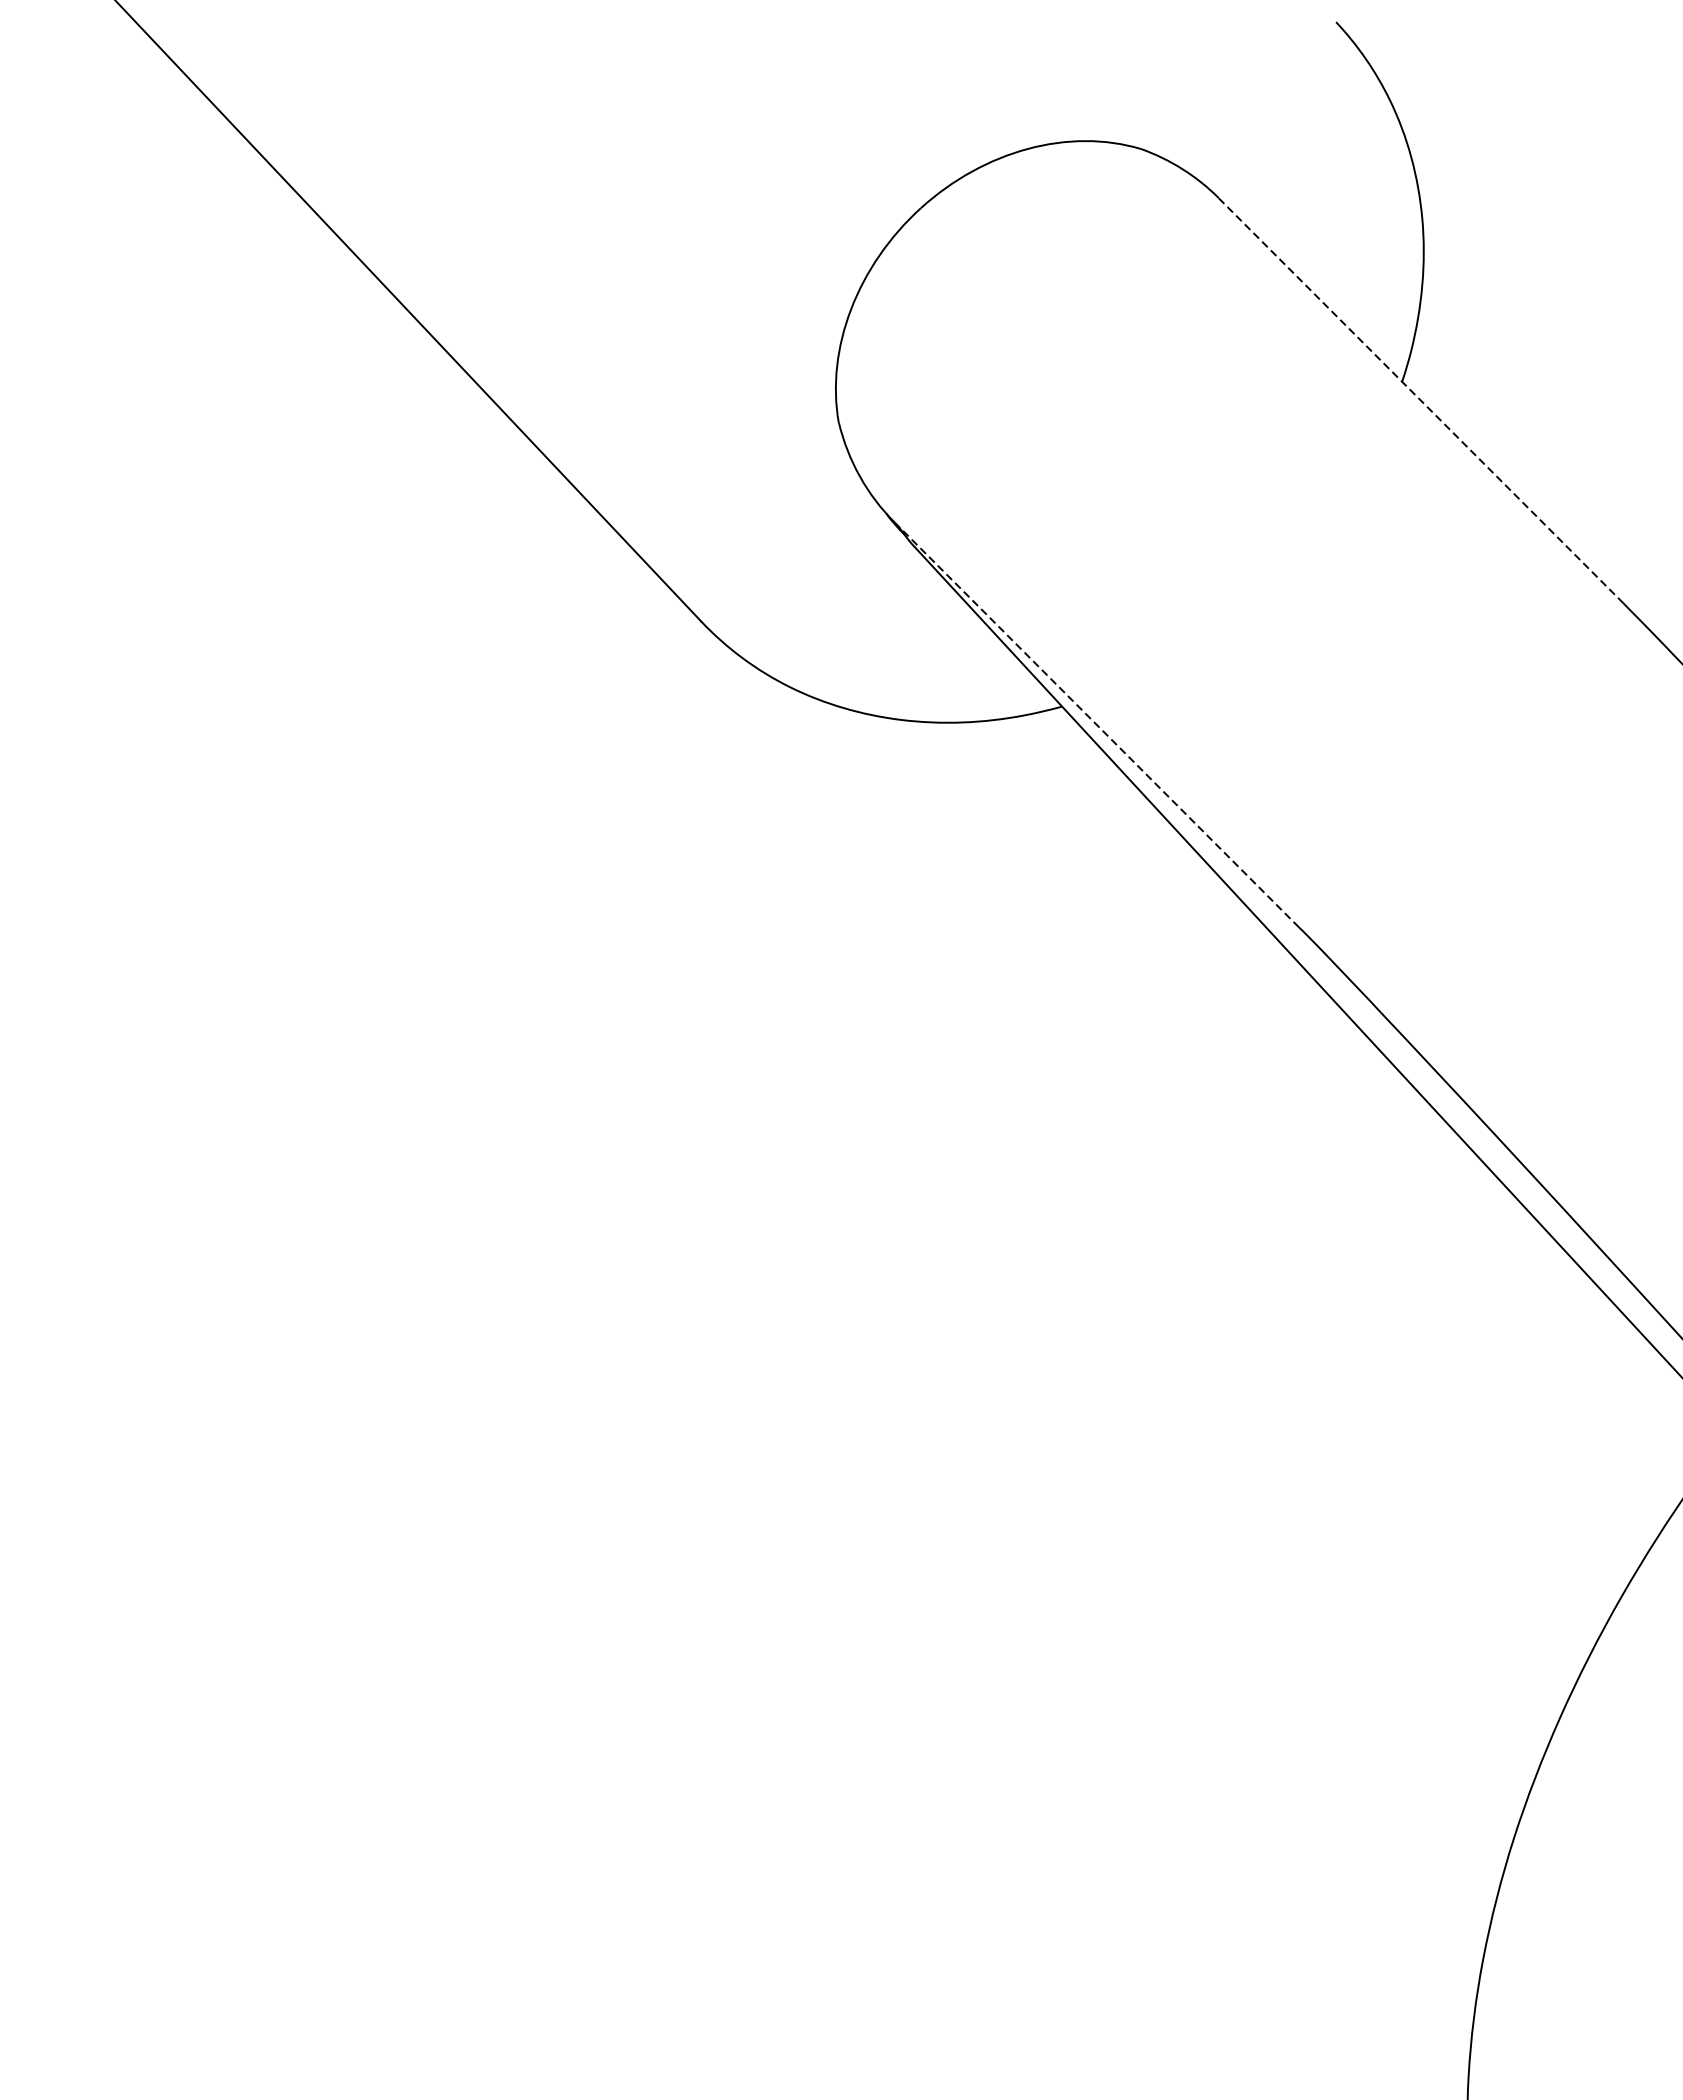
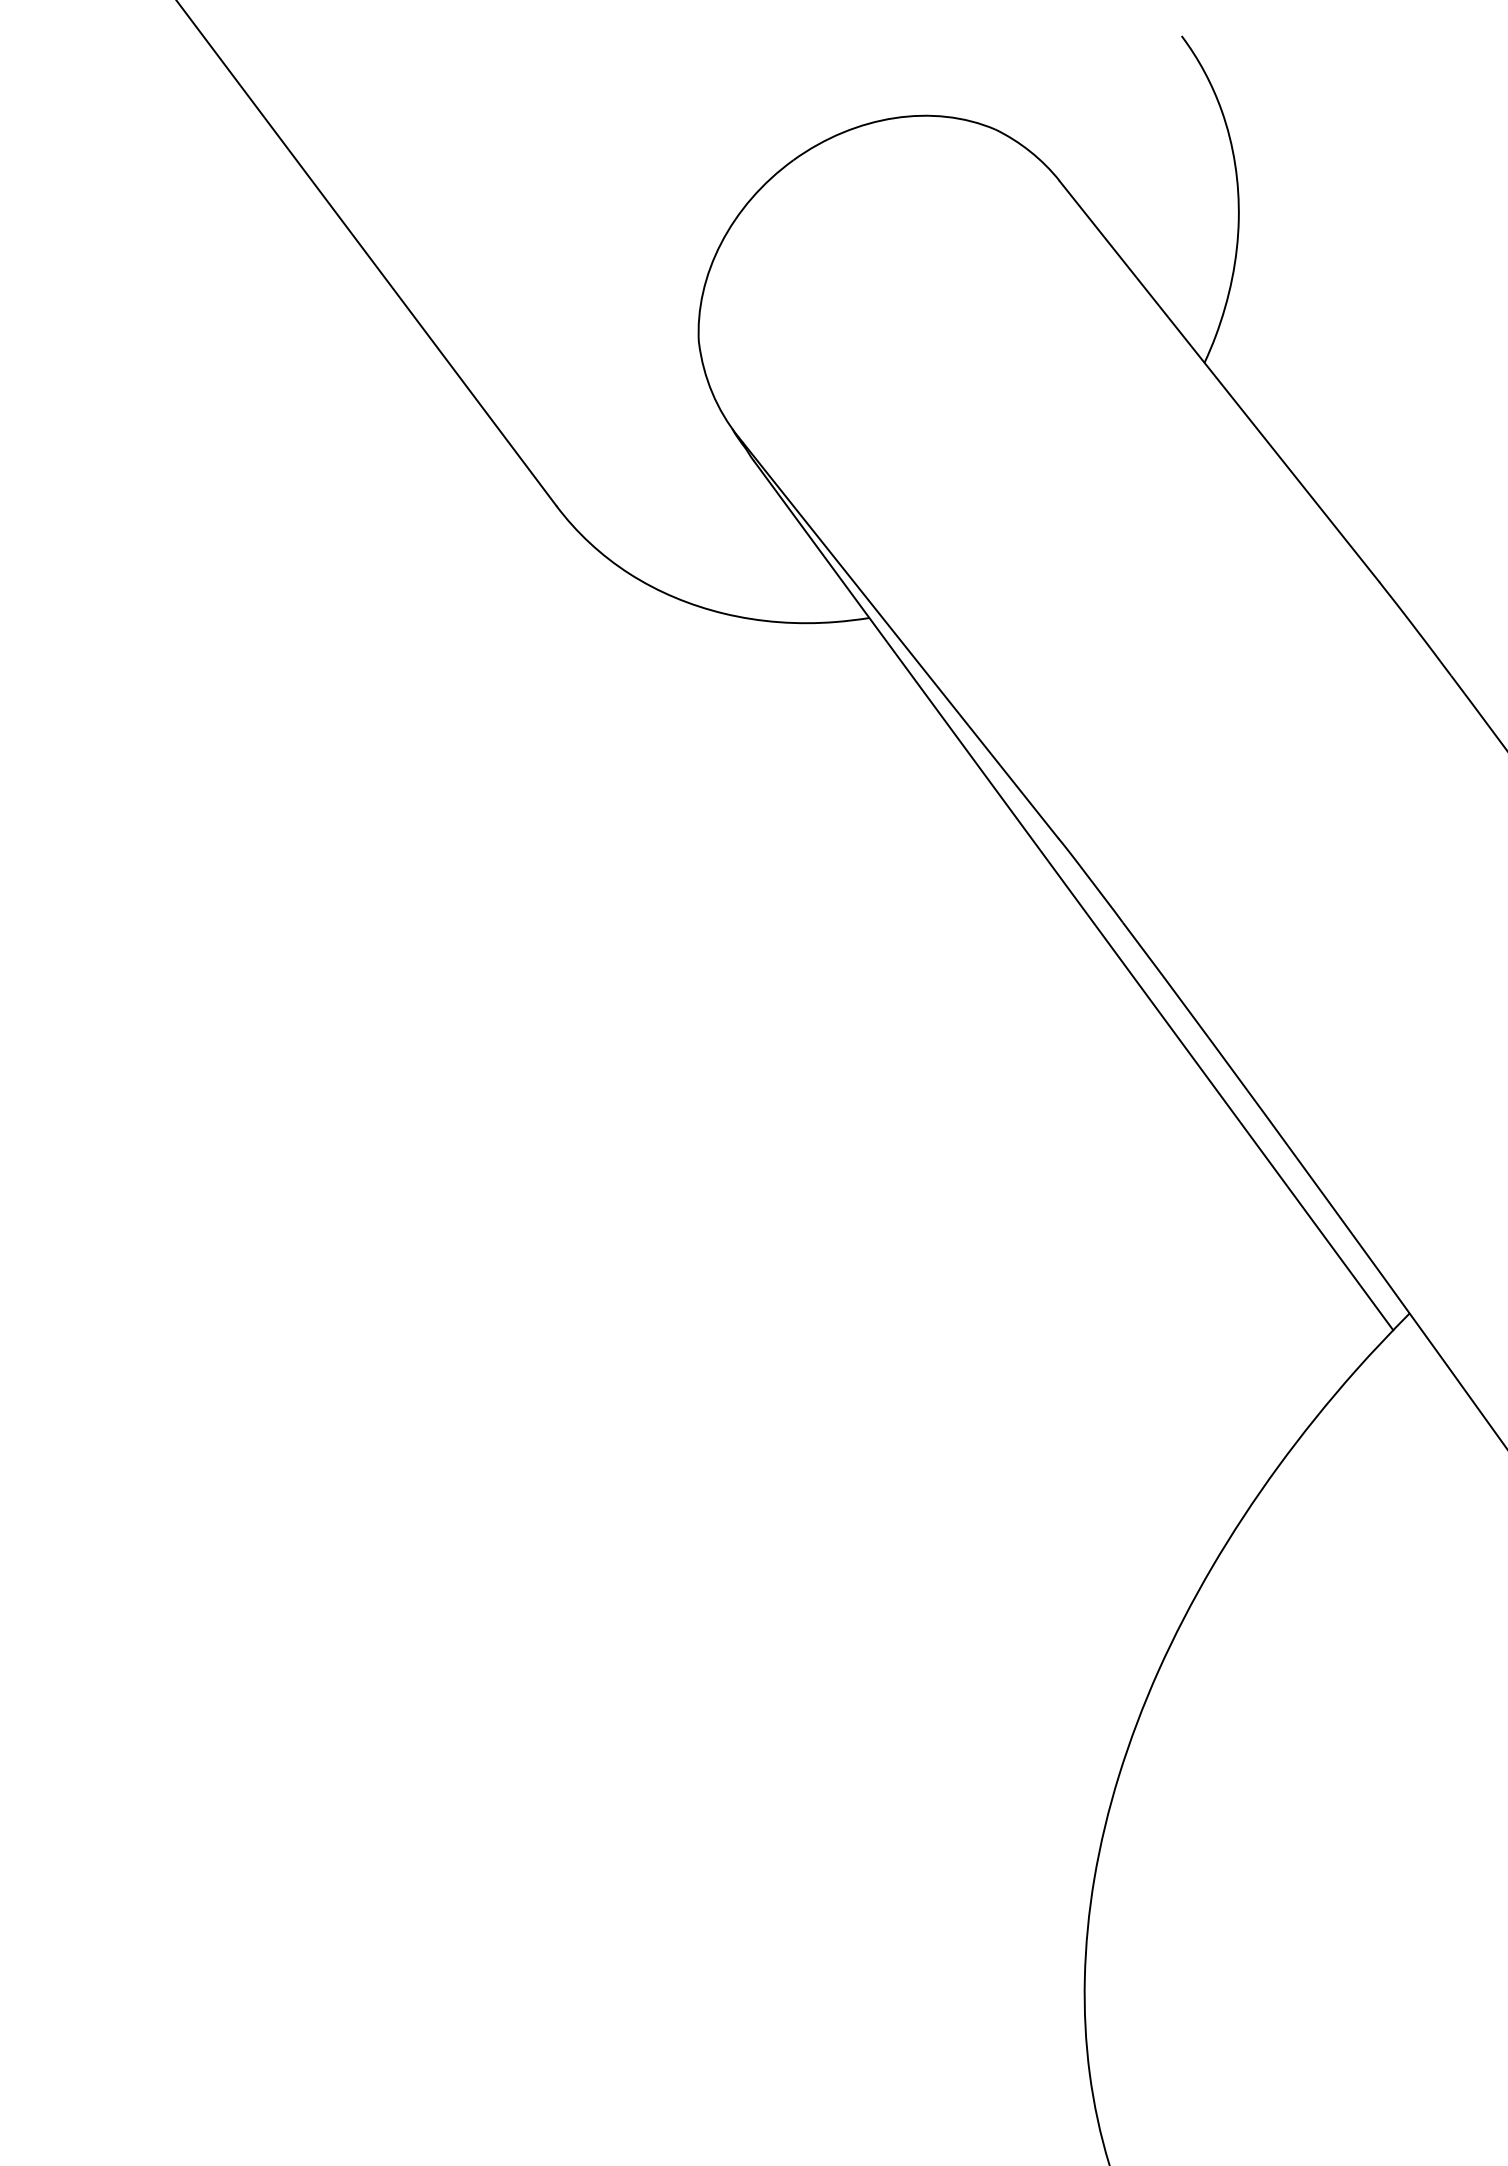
line: (1421, 400) -> (1219, 381), dashed -> solid
line: (1096, 725) -> (898, 638), dashed -> solid

